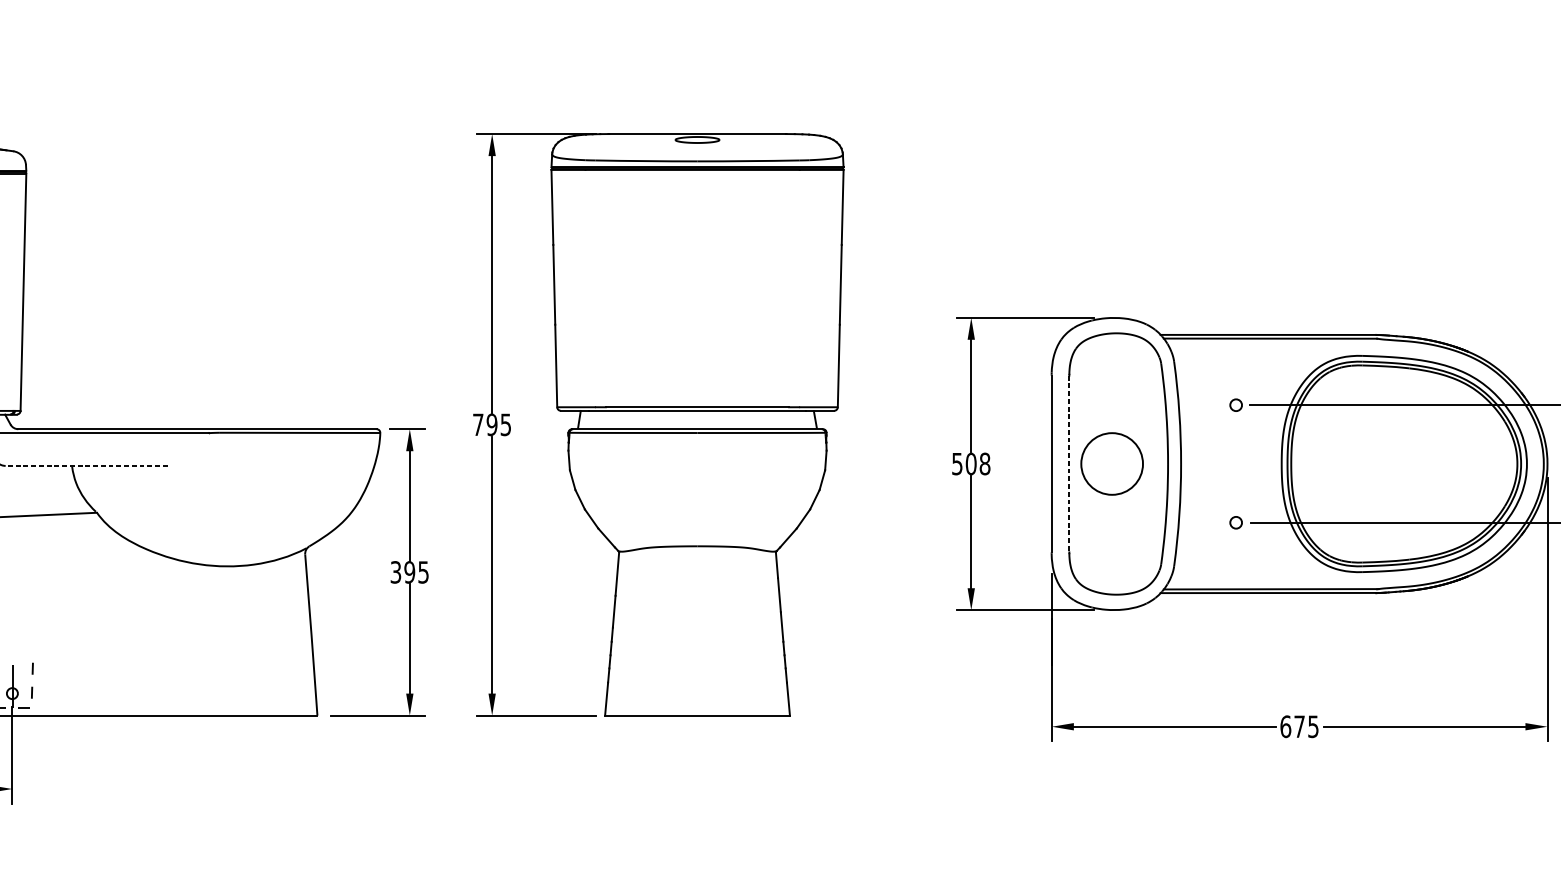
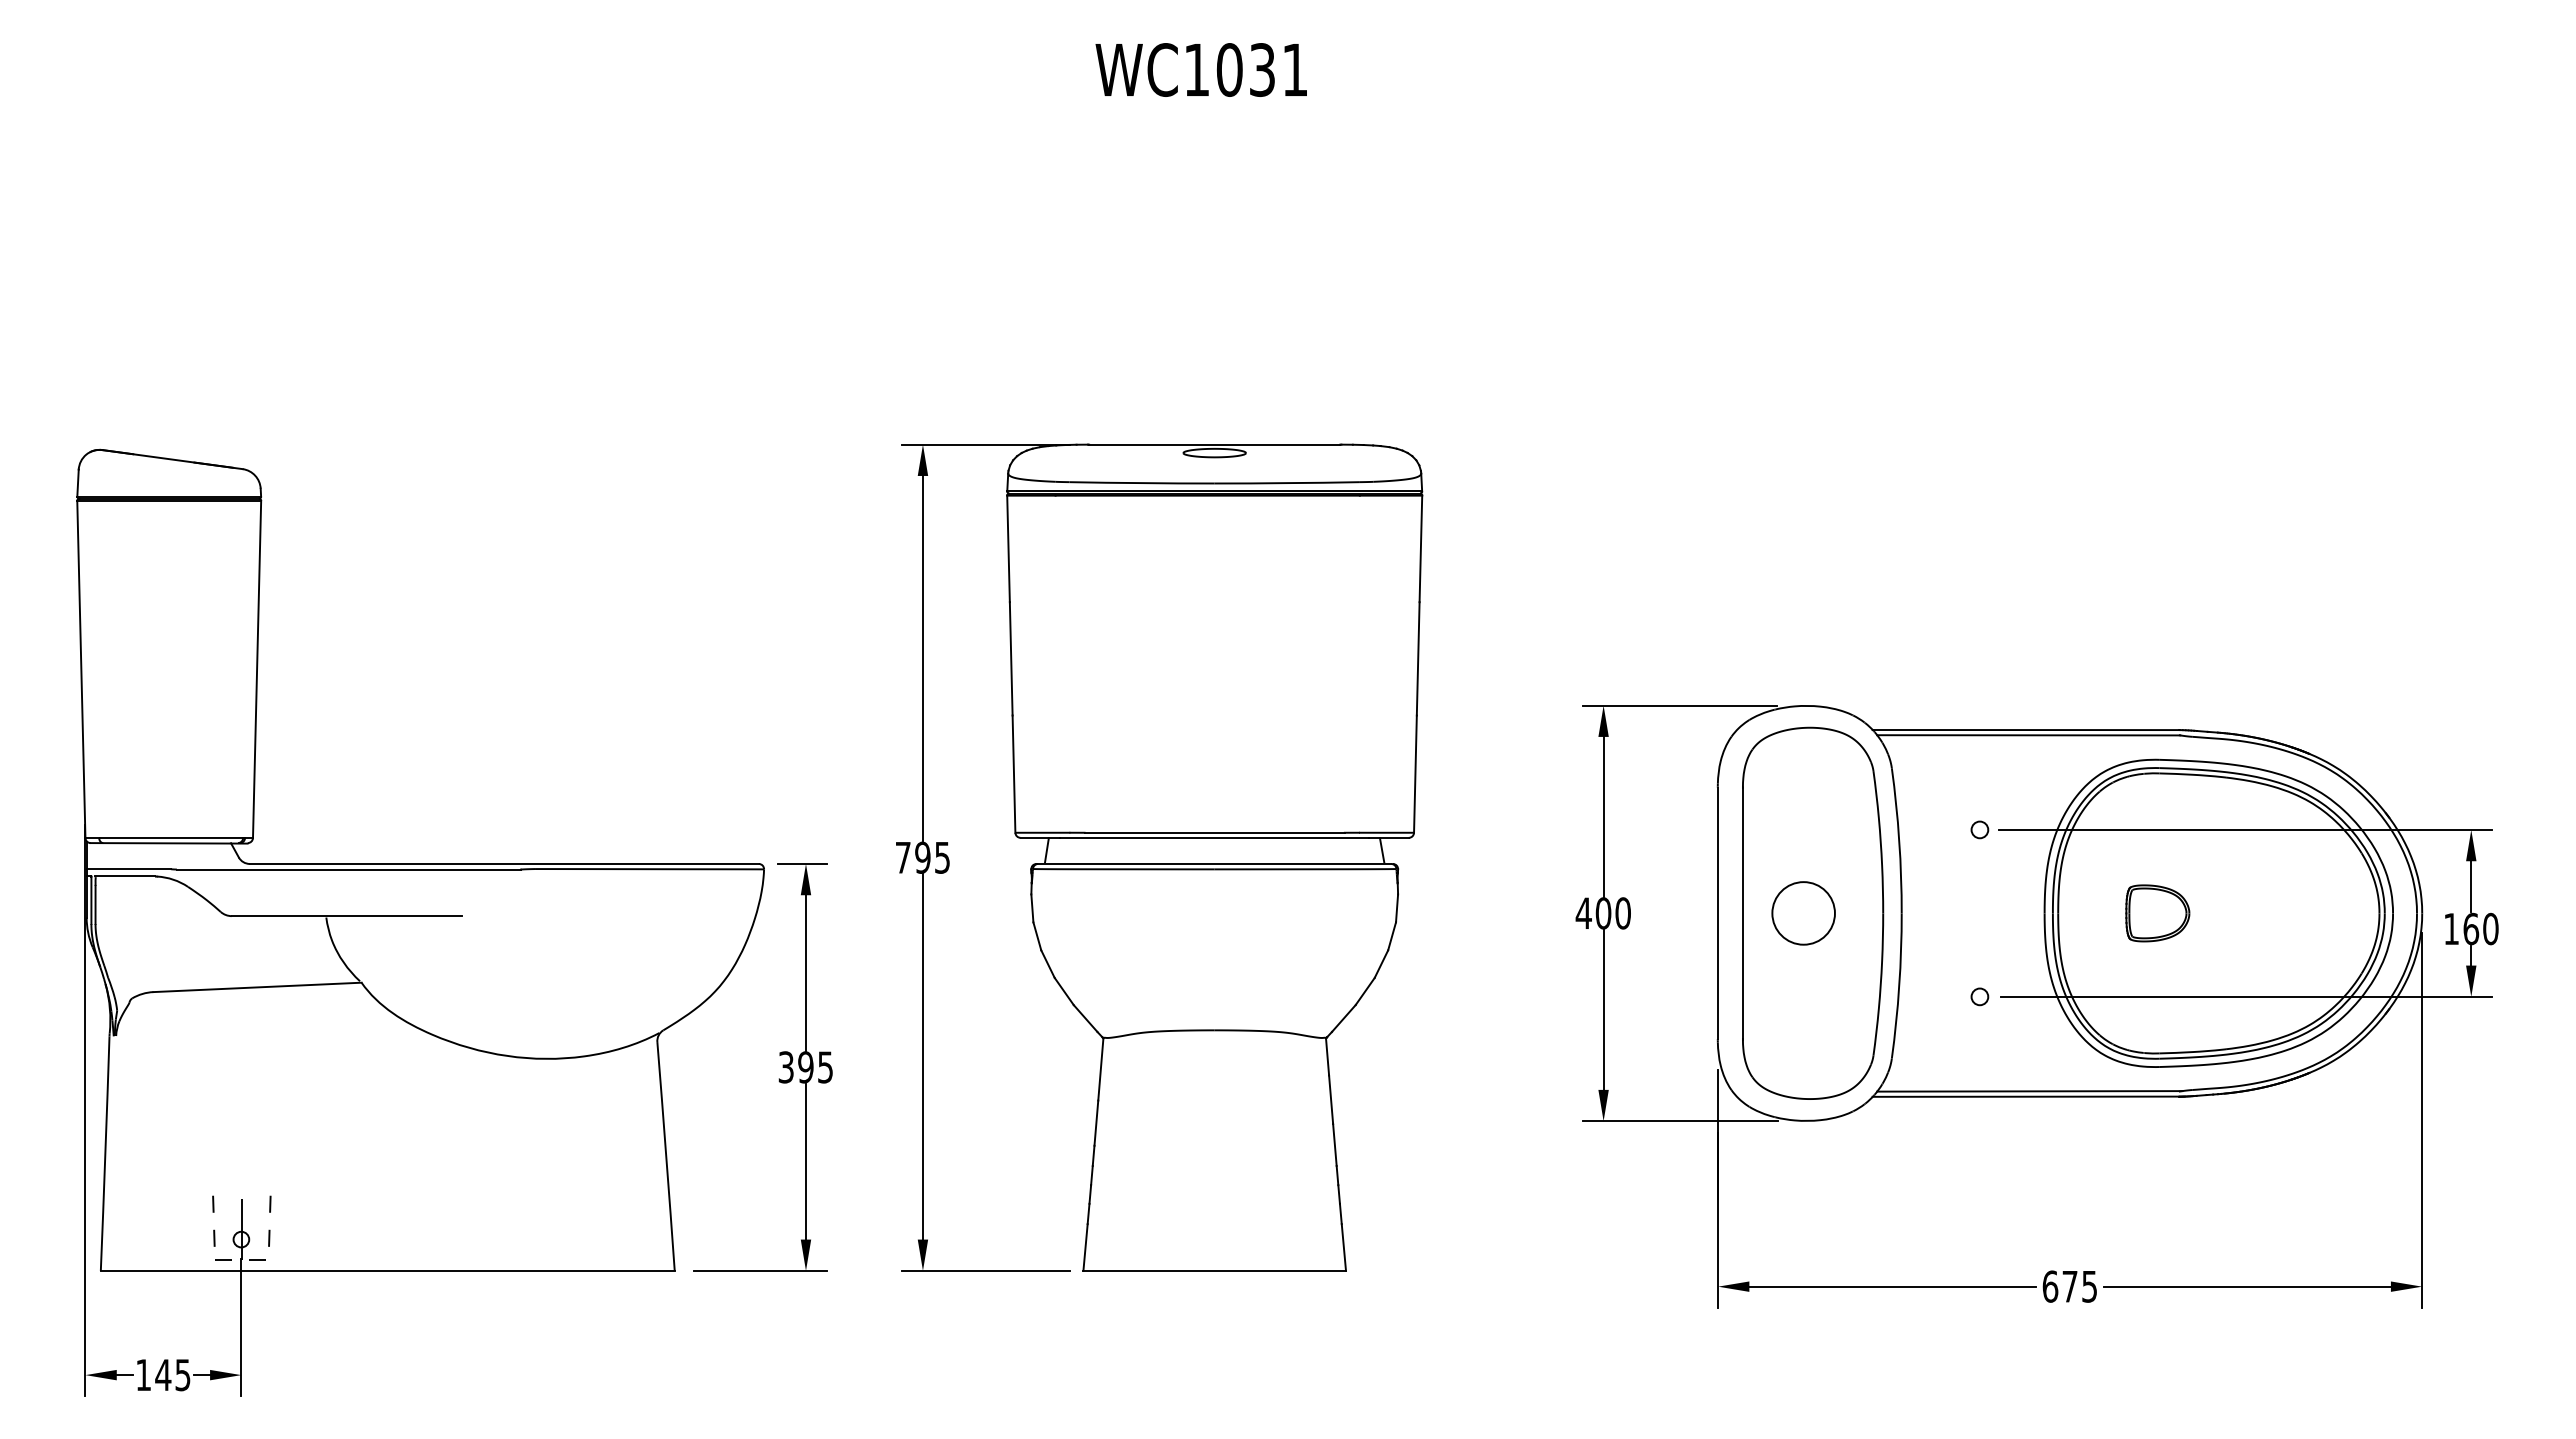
text: (970, 464) -> (1602, 913), 508 -> 400
line: (1069, 464) -> (1742, 913), dashed -> solid
circle: (1111, 464) -> (1803, 913), size x0.71
part: (1361, 464) -> (2157, 913), added
line: (86, 466) -> (346, 916), dashed -> solid

